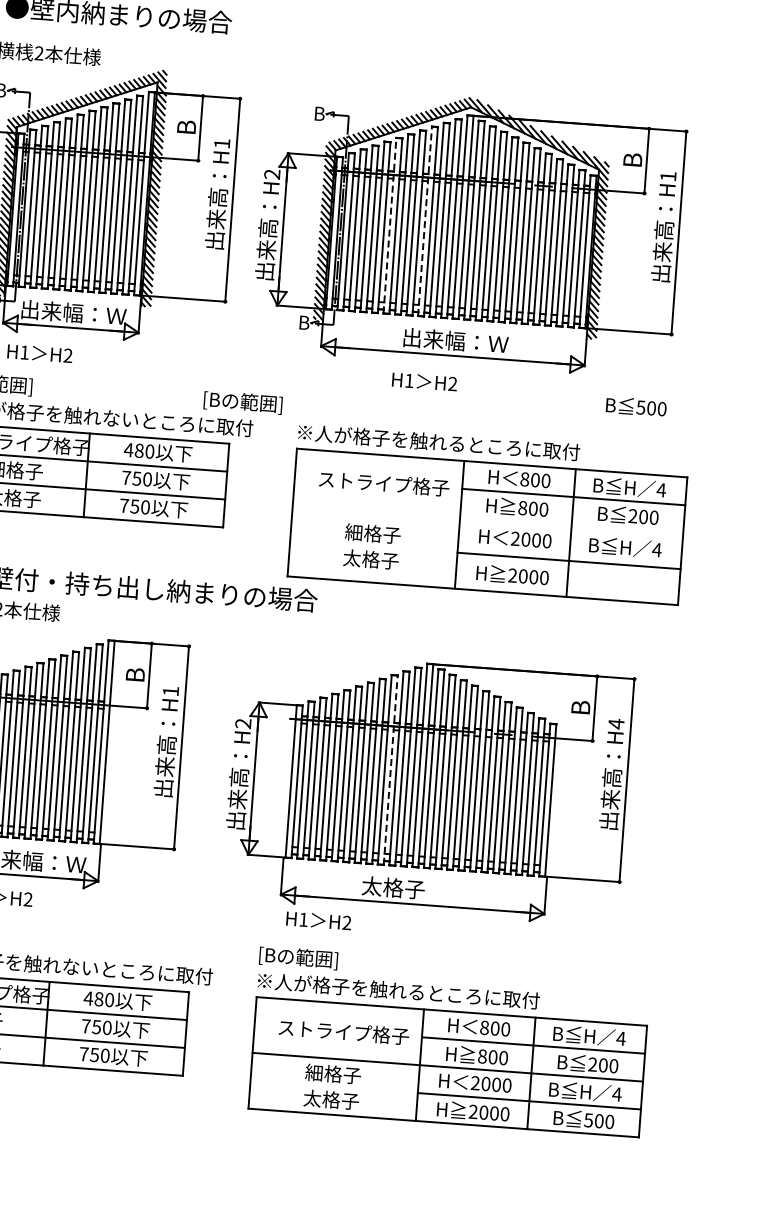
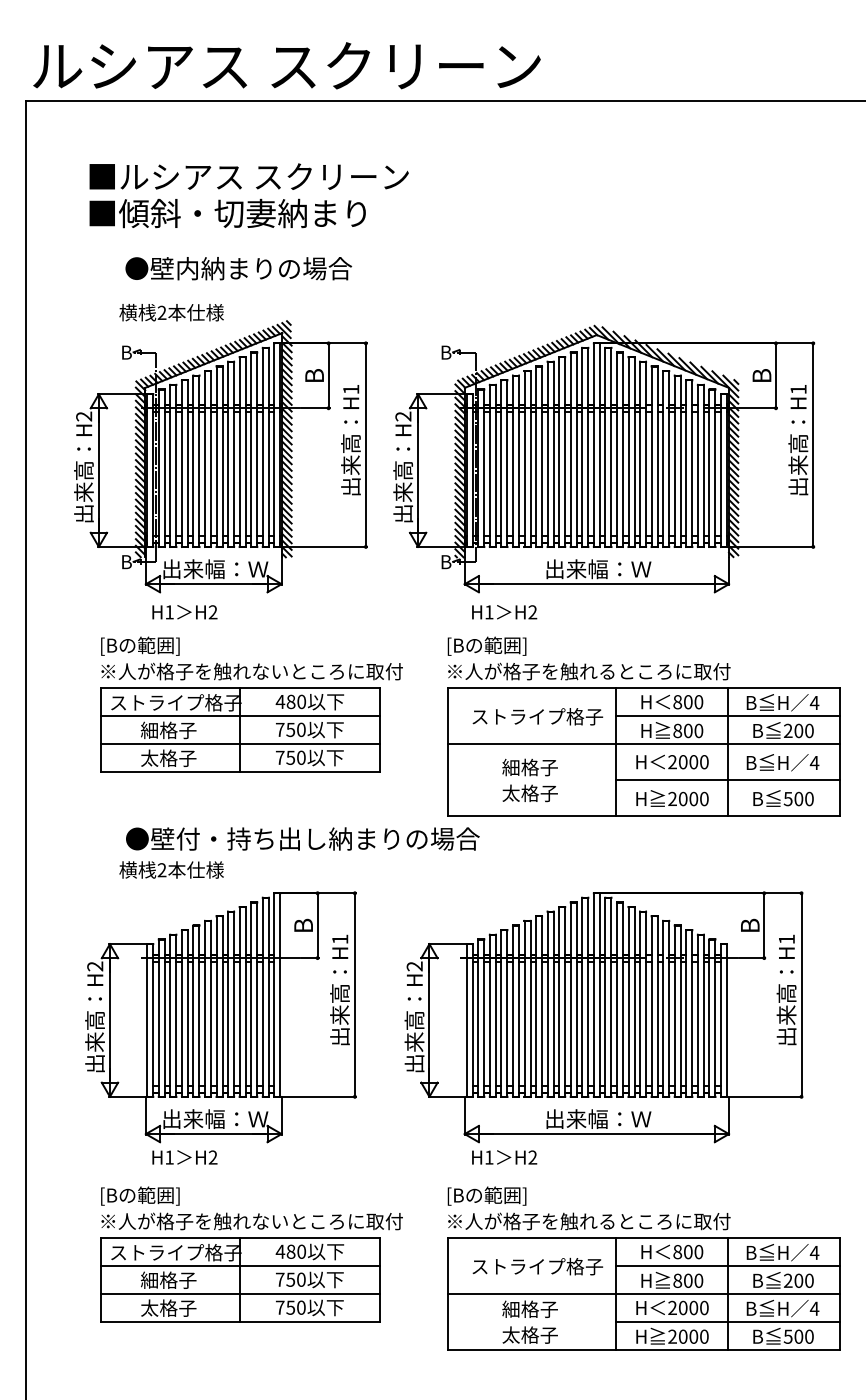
line: (425, 221) -> (559, 452), dashed -> solid
line: (389, 226) -> (524, 459), dashed -> solid
text: (424, 382) -> (504, 612), moved
text: (242, 401) -> (486, 645), moved
text: (636, 406) -> (783, 798), moved
line: (487, 519) -> (643, 744), added
text: (616, 724) -> (786, 939), H4 -> H1
line: (391, 769) -> (565, 1001), dashed -> solid
text: (415, 889) -> (598, 1119), 太格子 -> 出来幅：Ｗ

